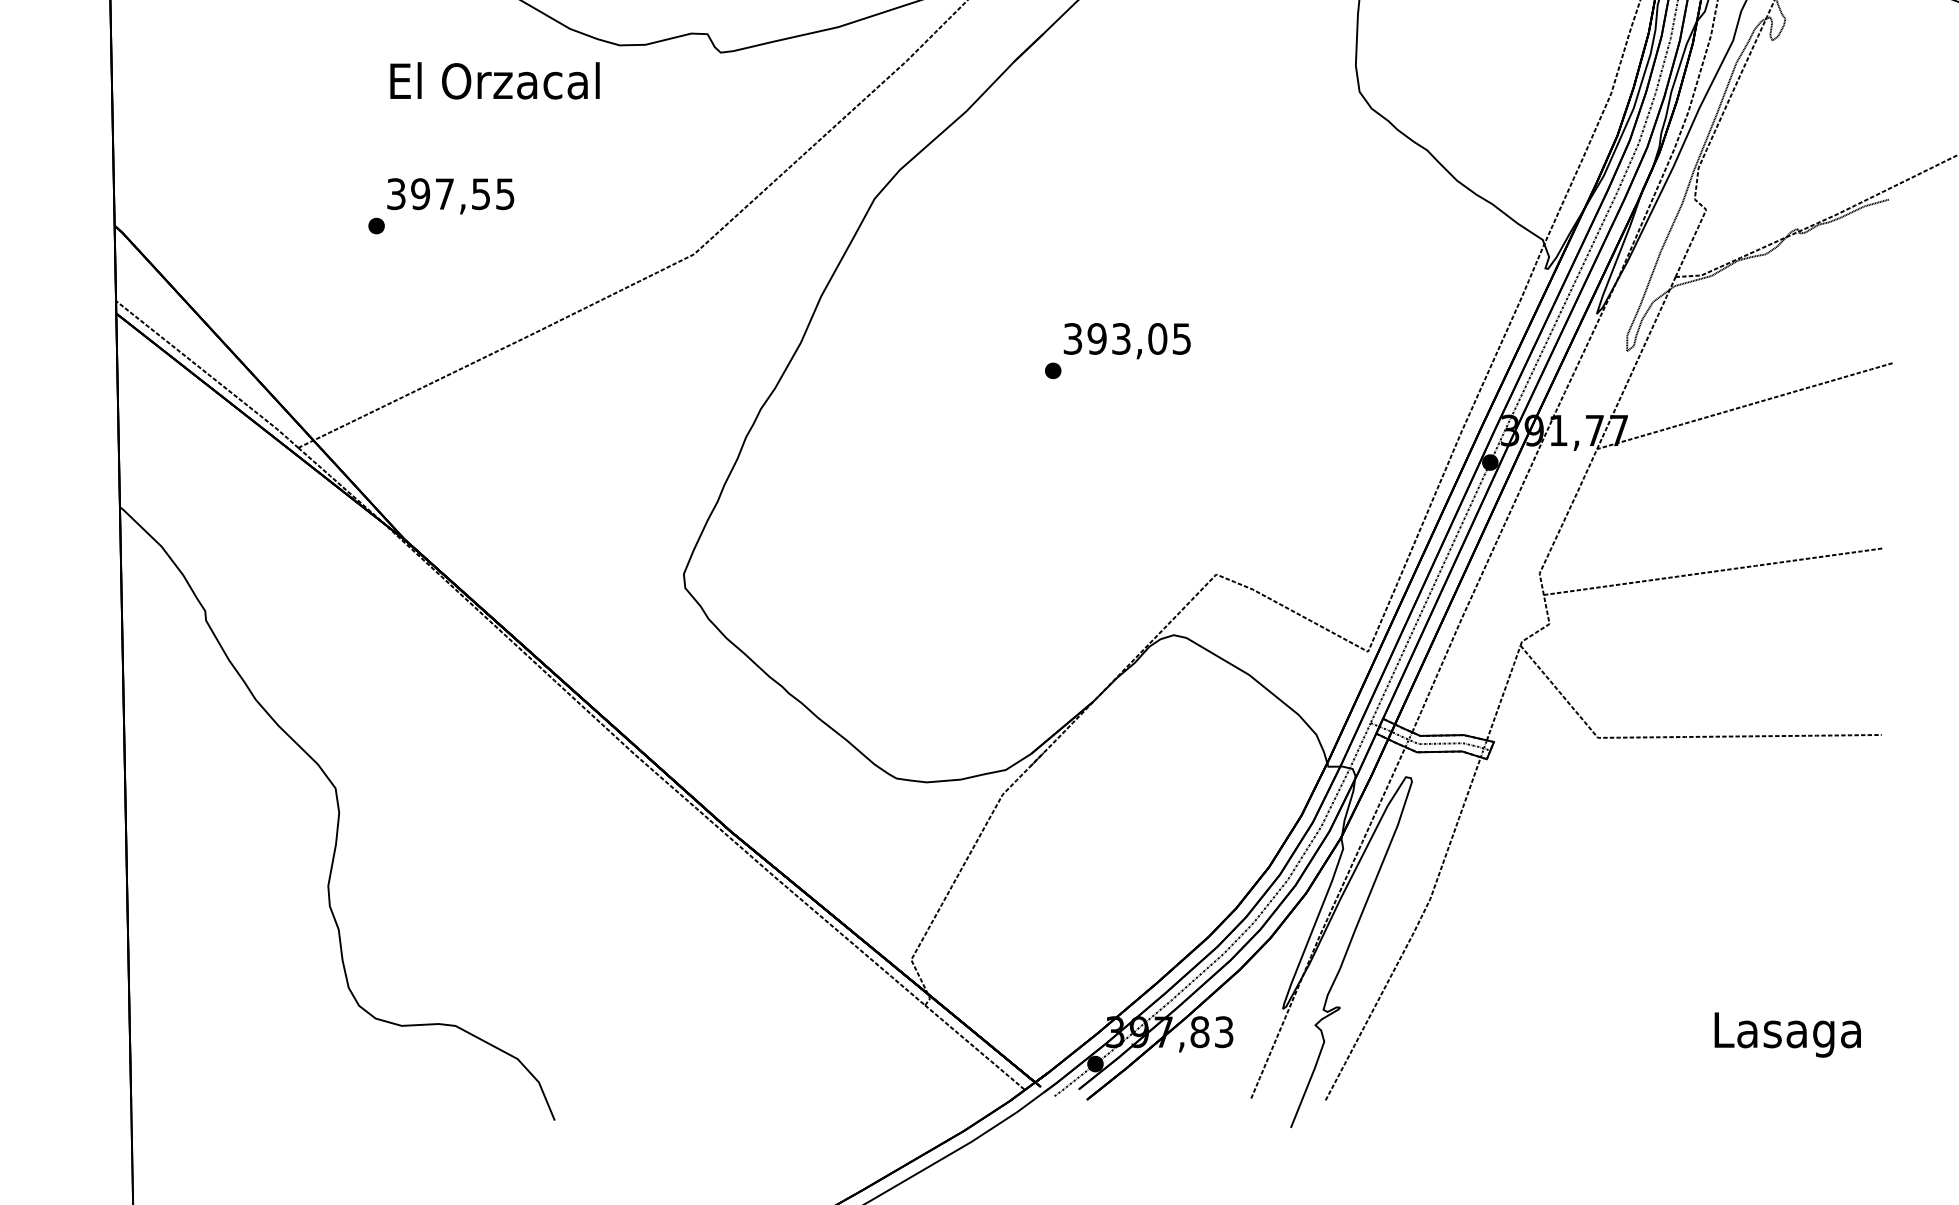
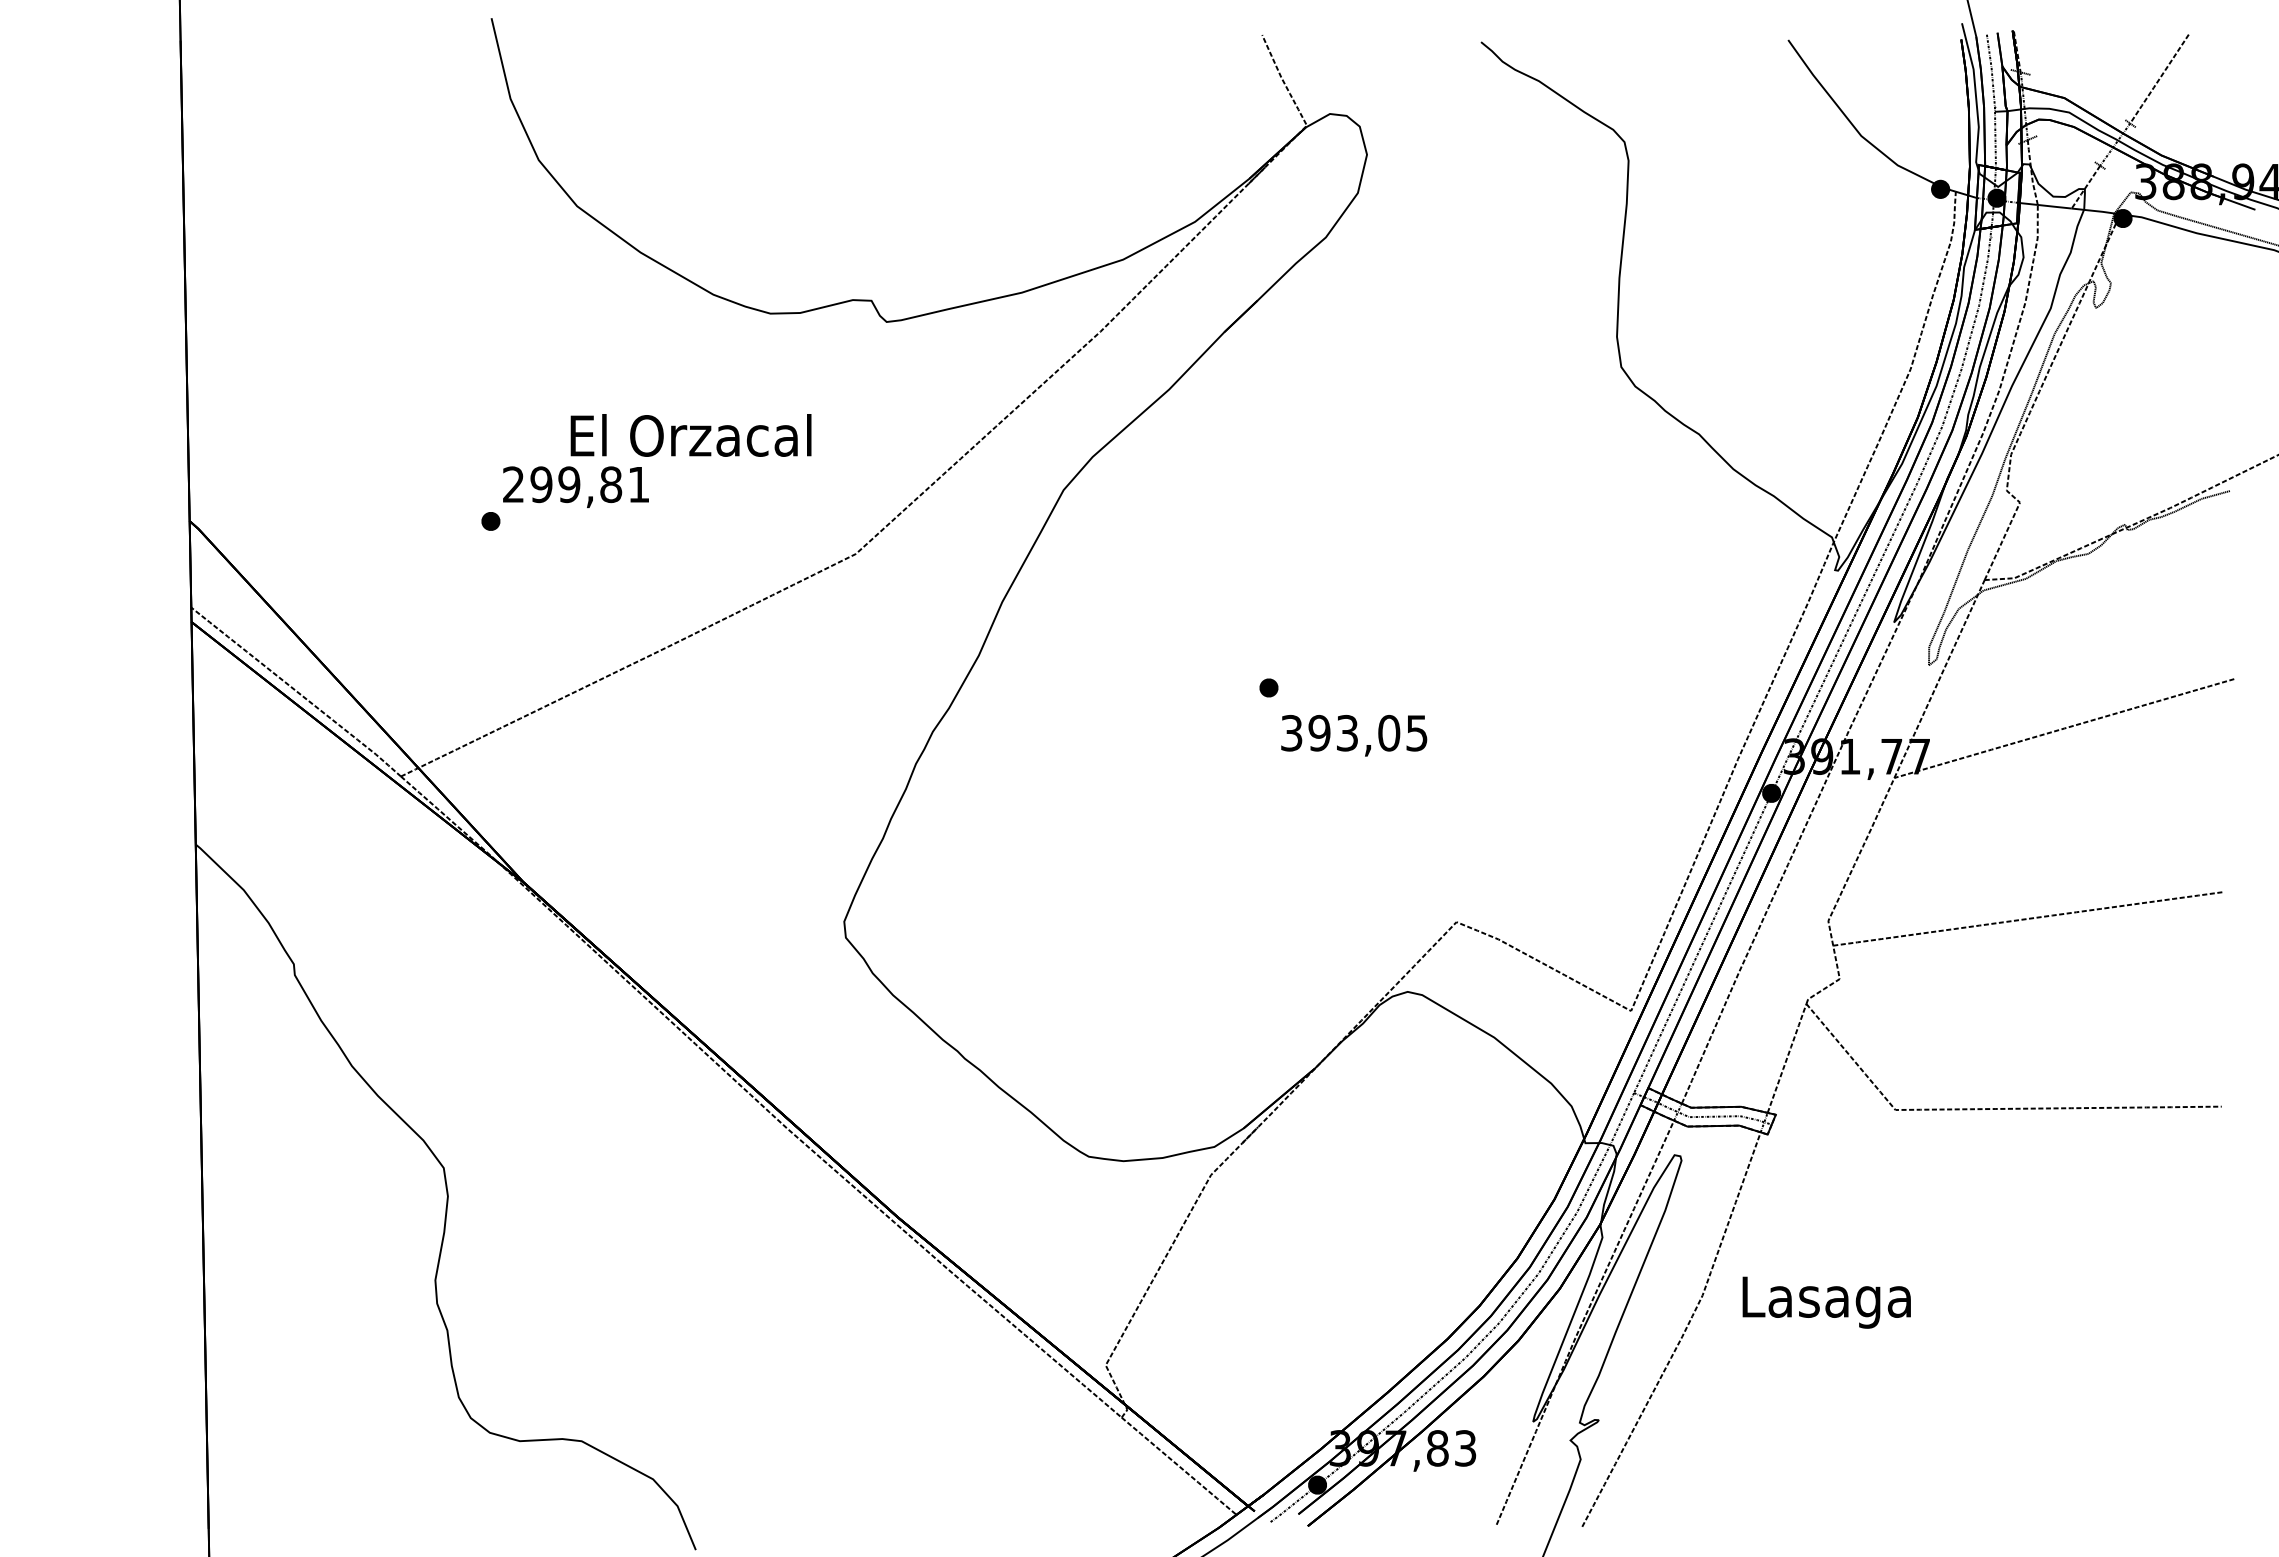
text: (494, 80) -> (690, 435), moved
text: (451, 193) -> (576, 484), 397,55 -> 299,81
text: (1127, 340) -> (1354, 735), moved
text: (1787, 1034) -> (1826, 1302), moved

